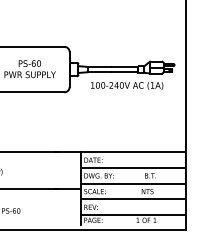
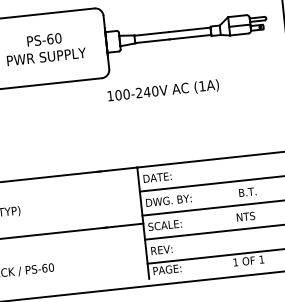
text: (127, 85) -> (163, 90), moved

